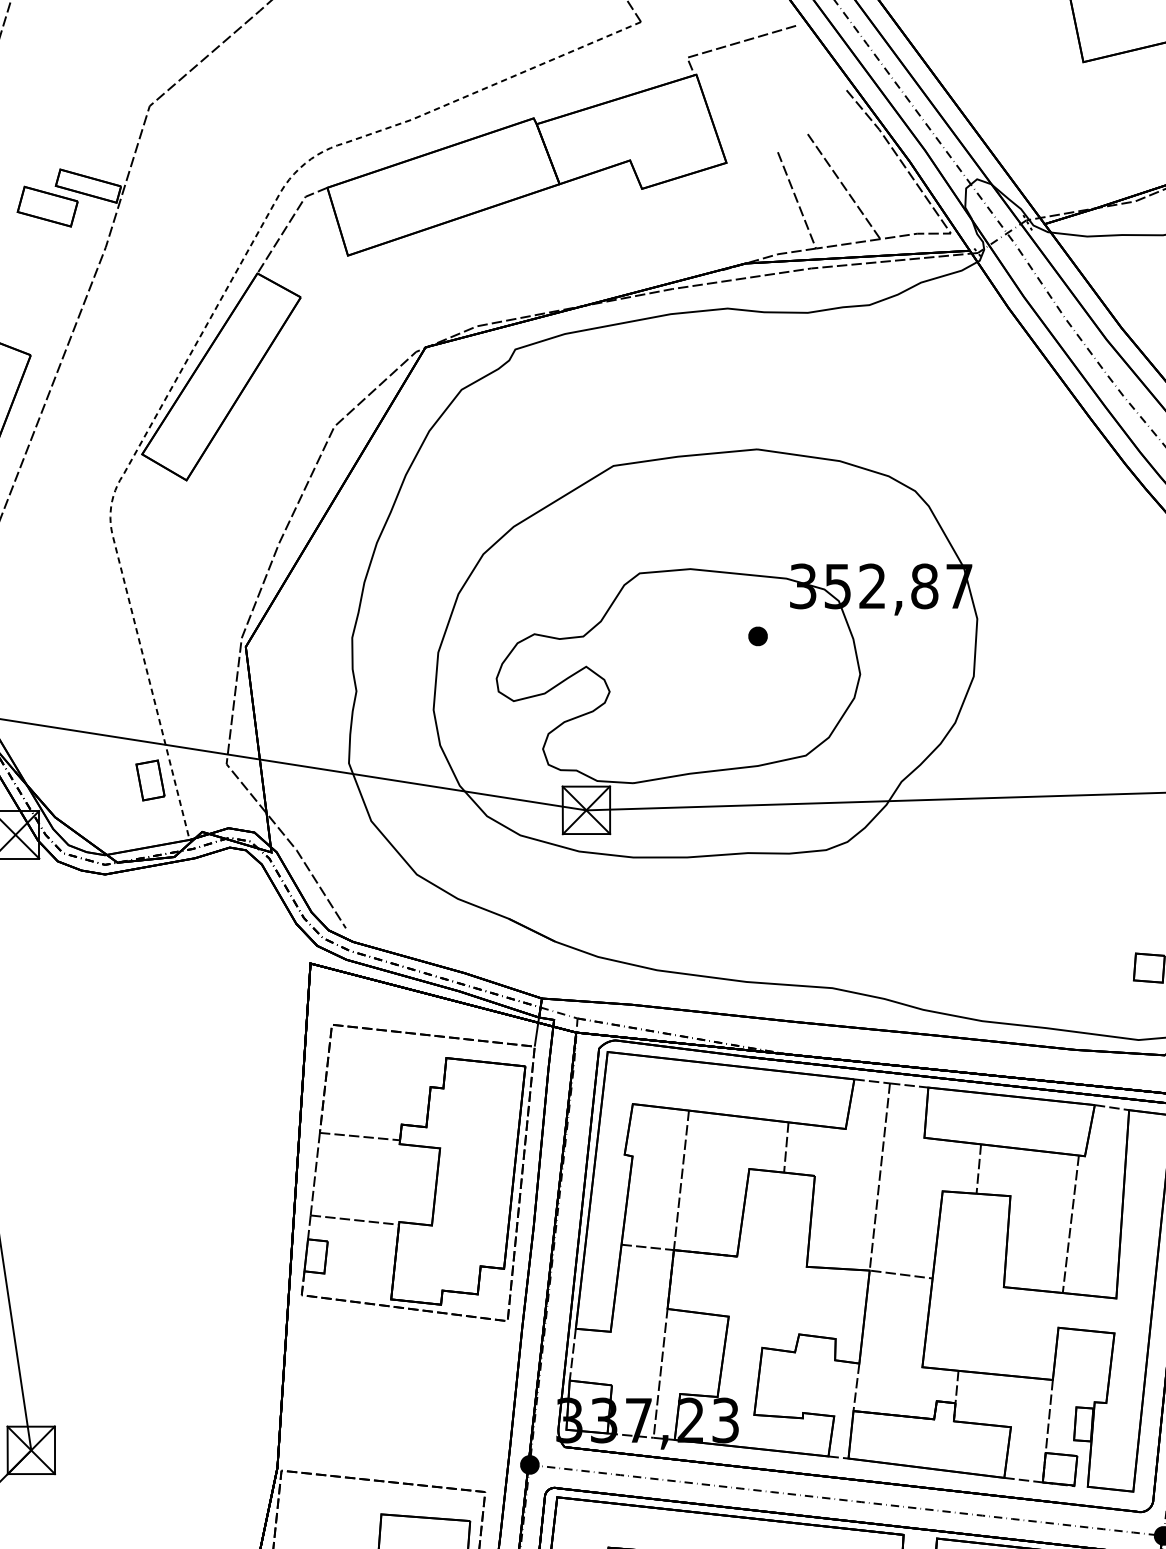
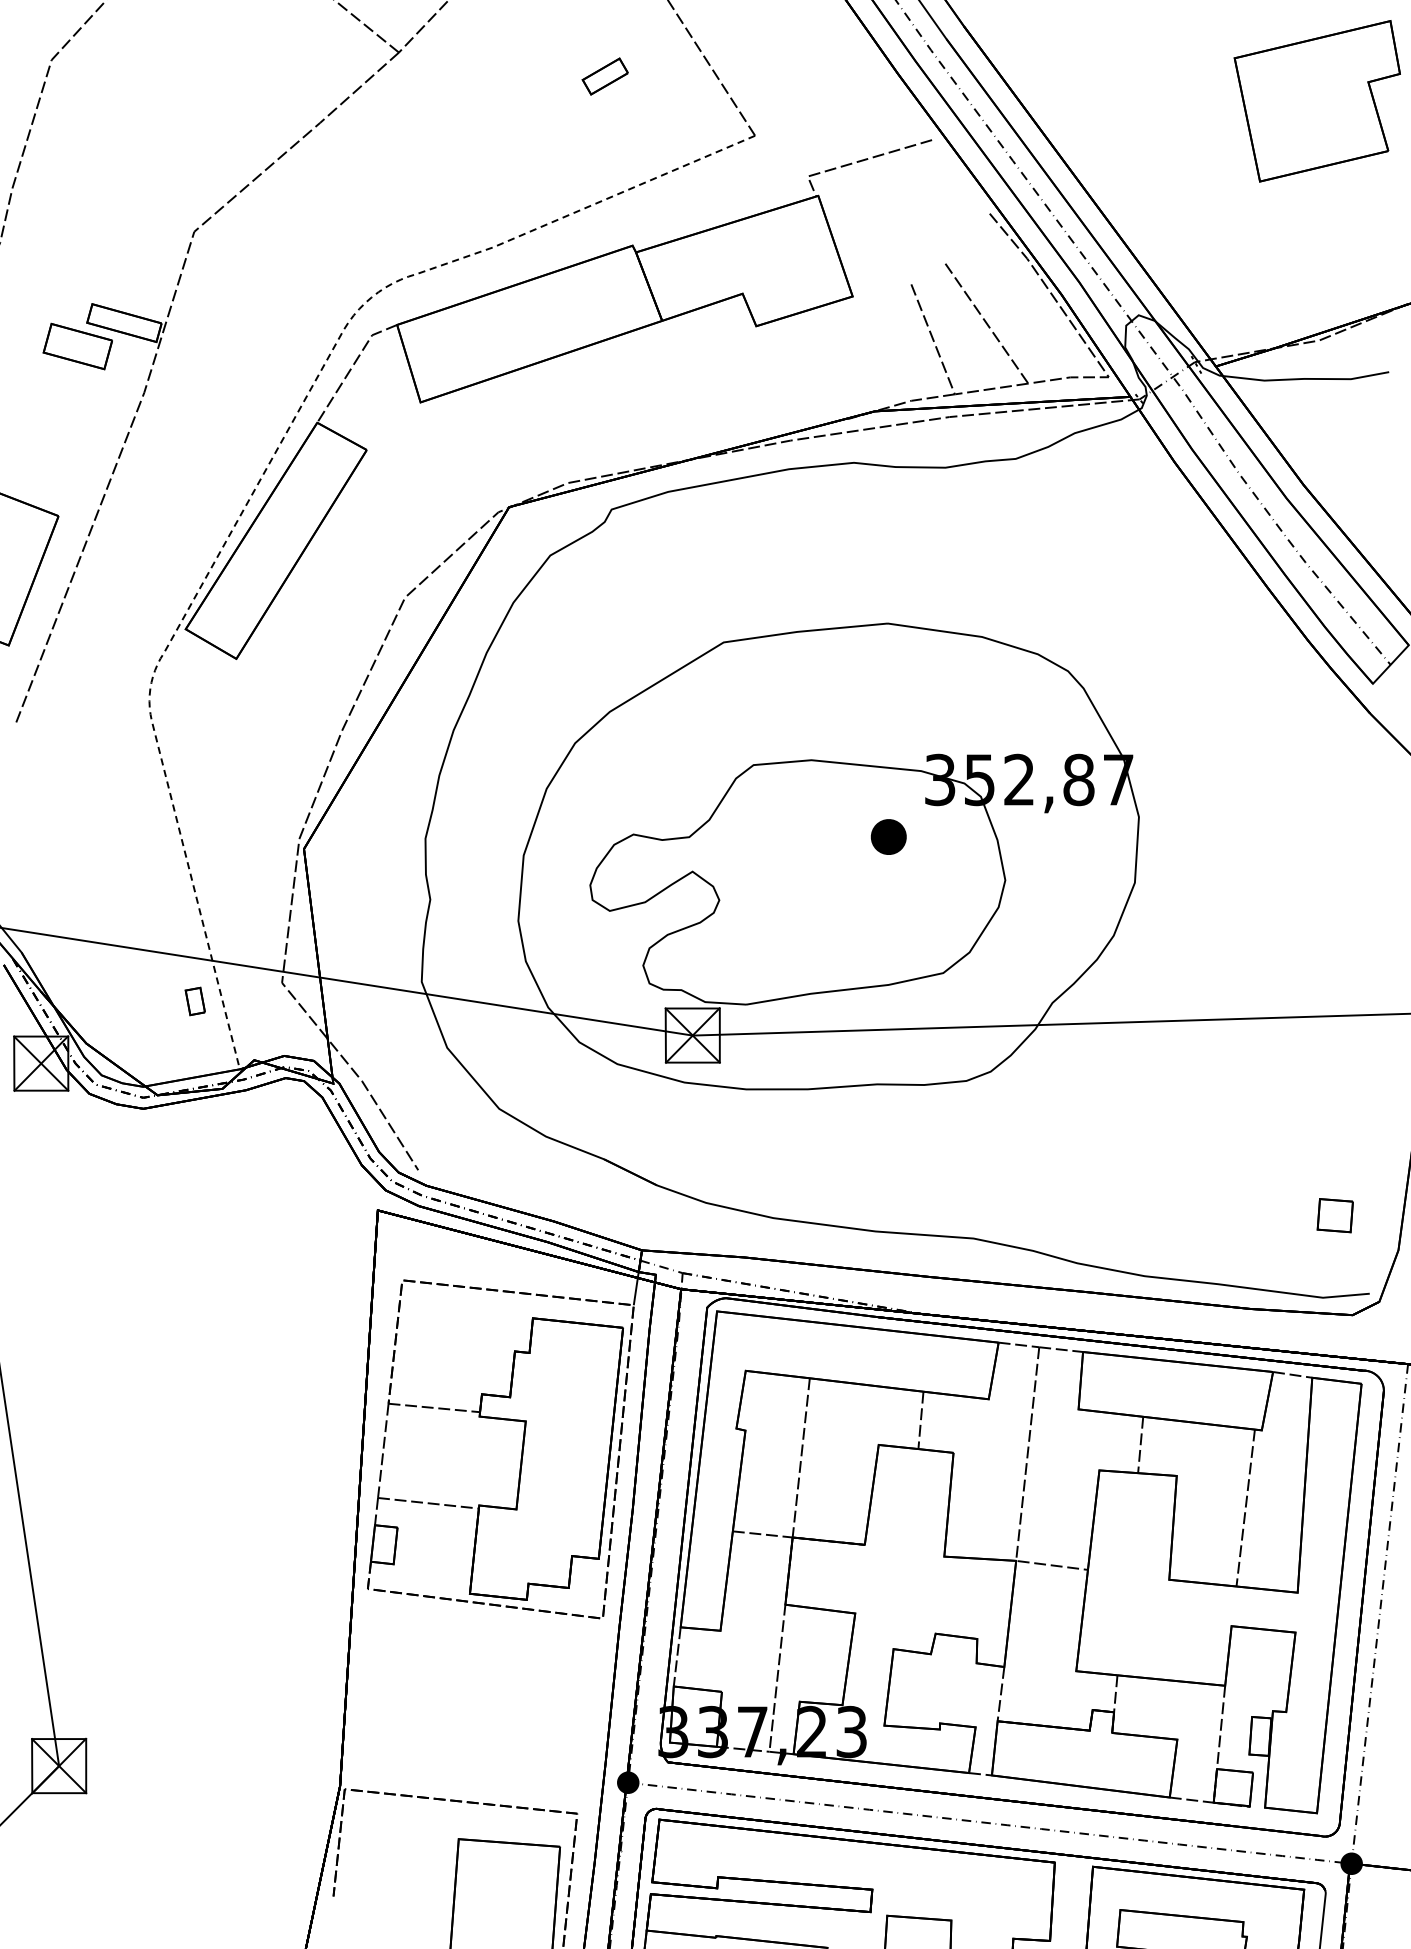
part: (757, 635) -> (888, 836), size x1.6
part: (150, 780) -> (195, 1001), size x0.6

